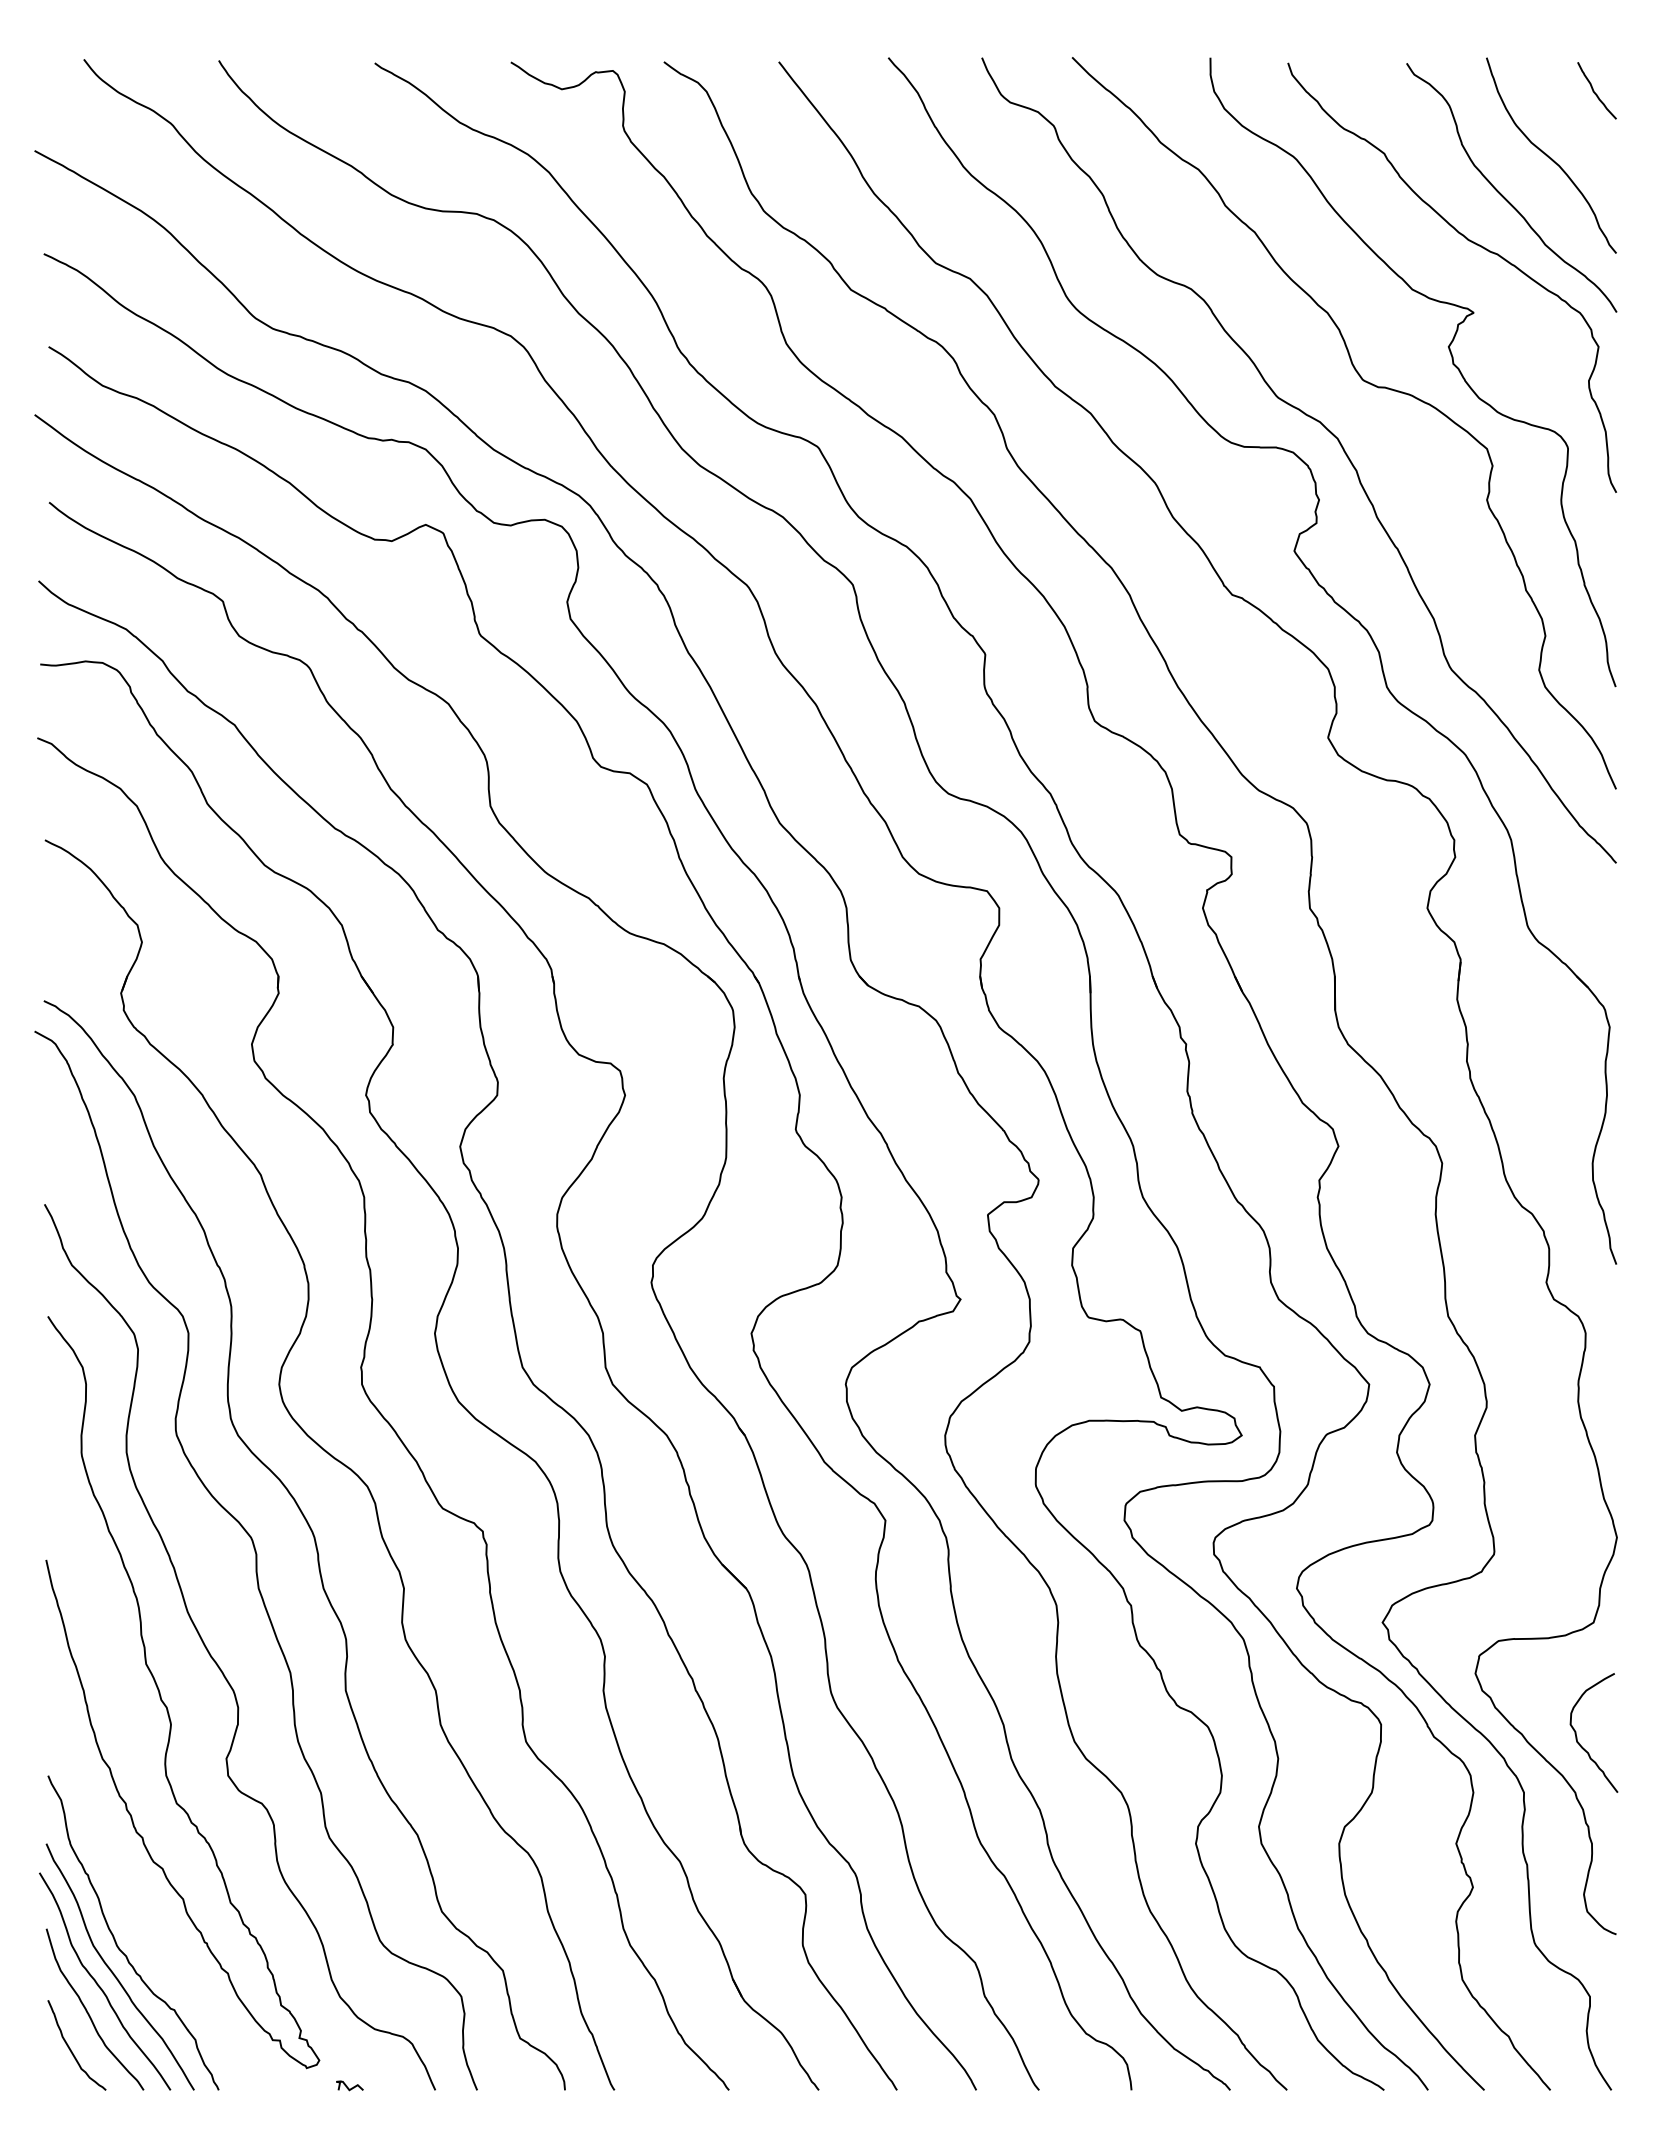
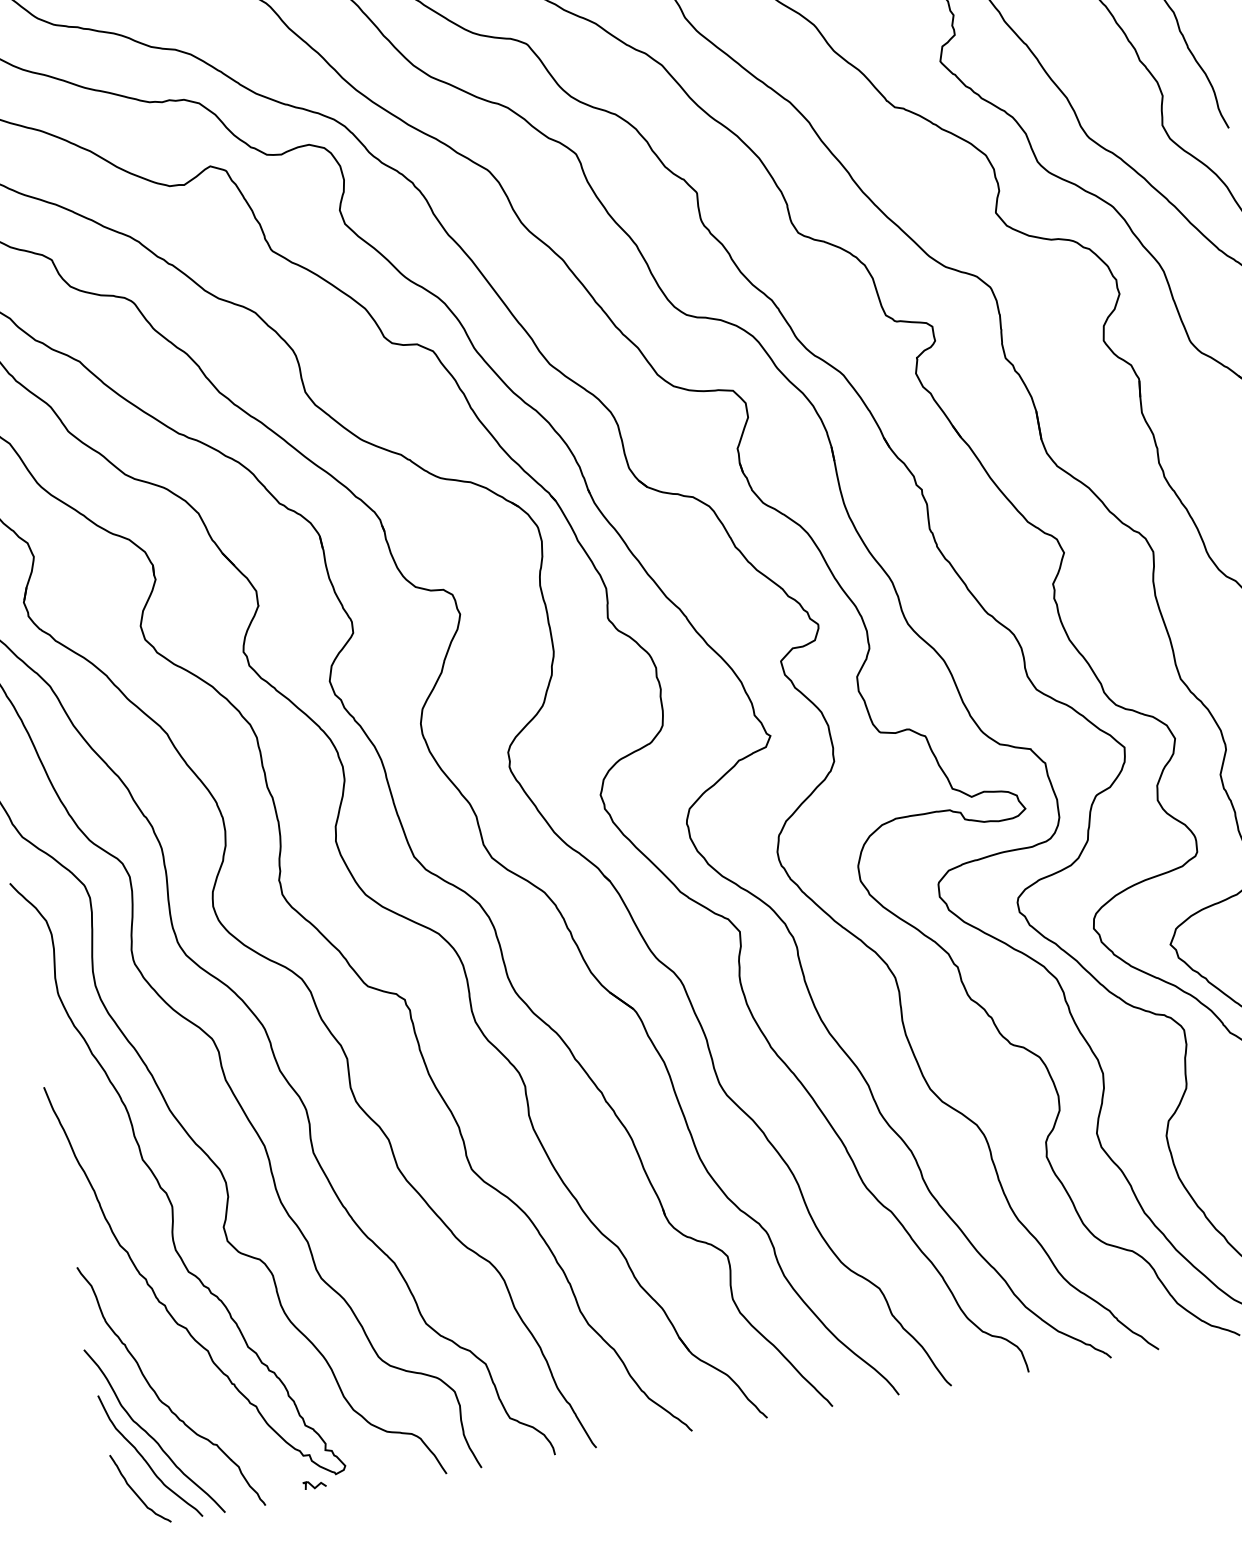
curve: (112, 1970) -> (159, 1420), removed
curve: (347, 2086) -> (312, 1485), moved

